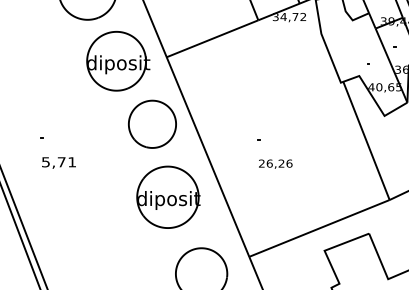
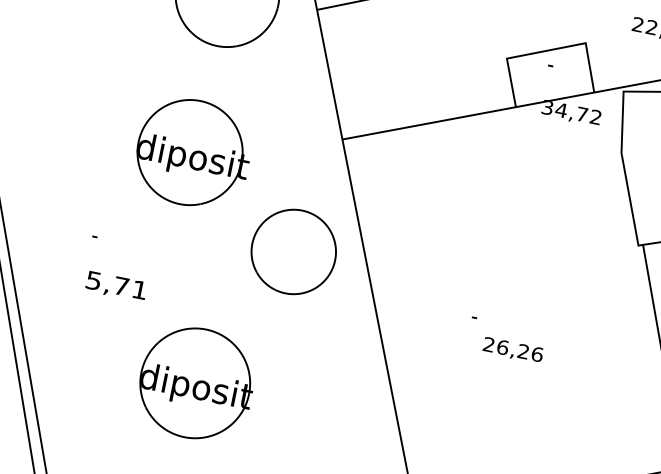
part: (118, 61) -> (193, 153), moved
text: (275, 163) -> (512, 349), moved
part: (168, 196) -> (196, 382), moved

